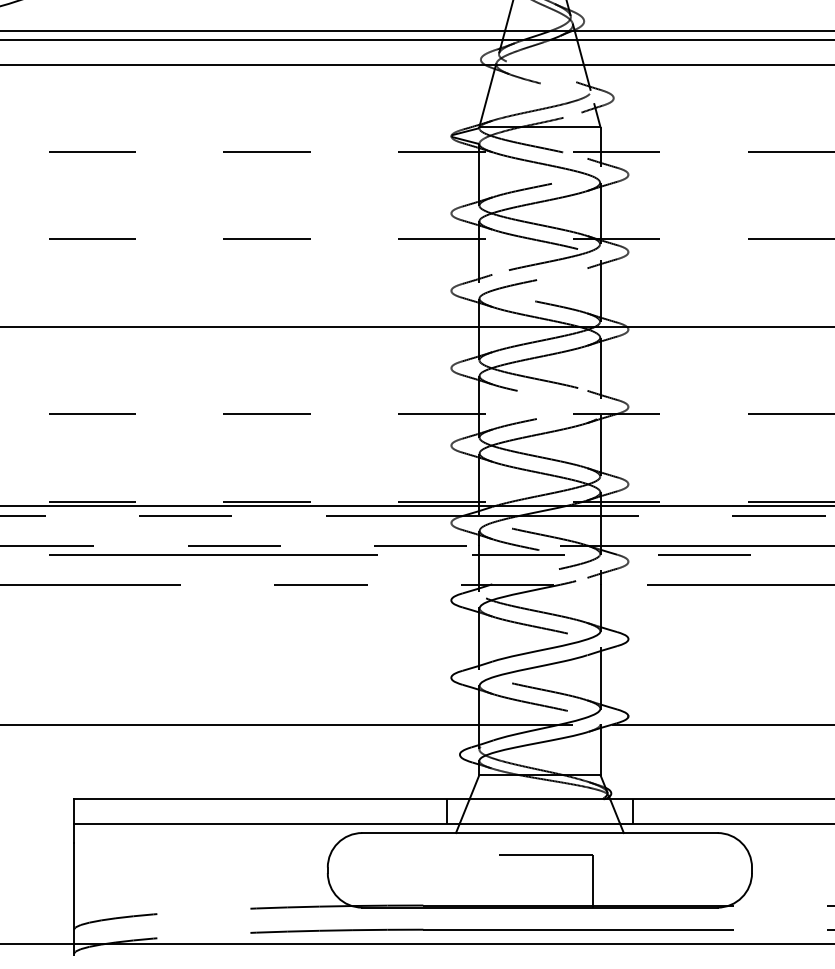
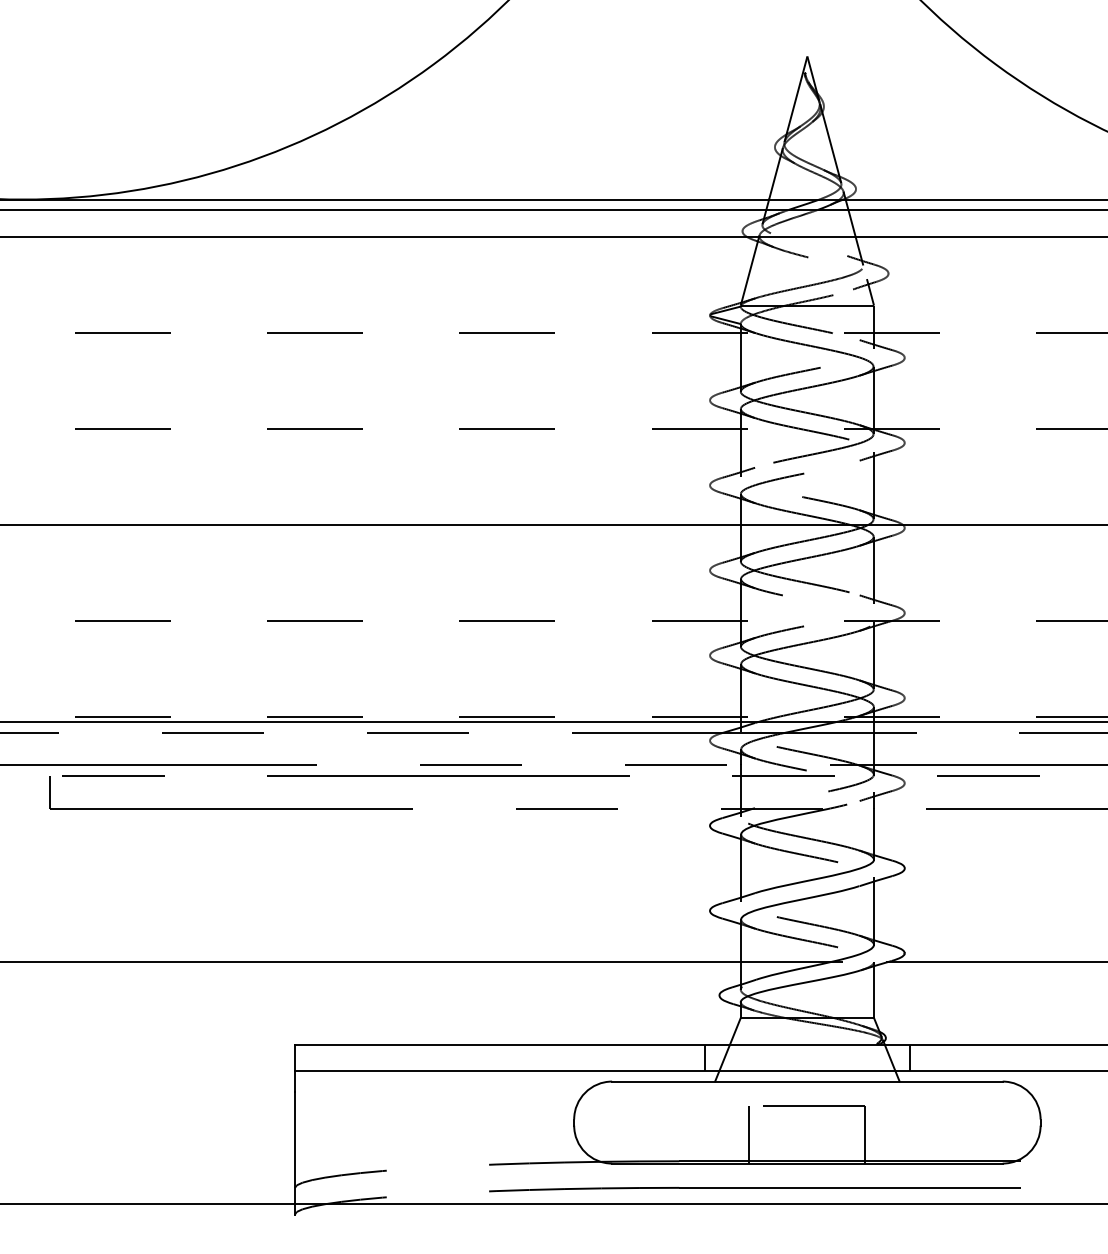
line: (487, 881) -> (749, 1134), added

